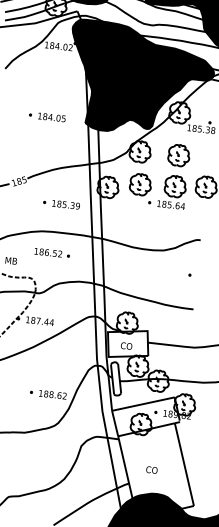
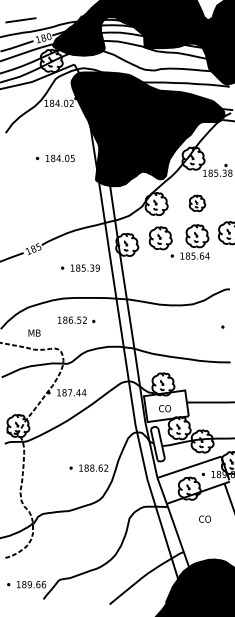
part: (47, 116) -> (55, 158), moved
part: (179, 155) -> (197, 203), size x0.7
text: (151, 469) -> (204, 518), moved

